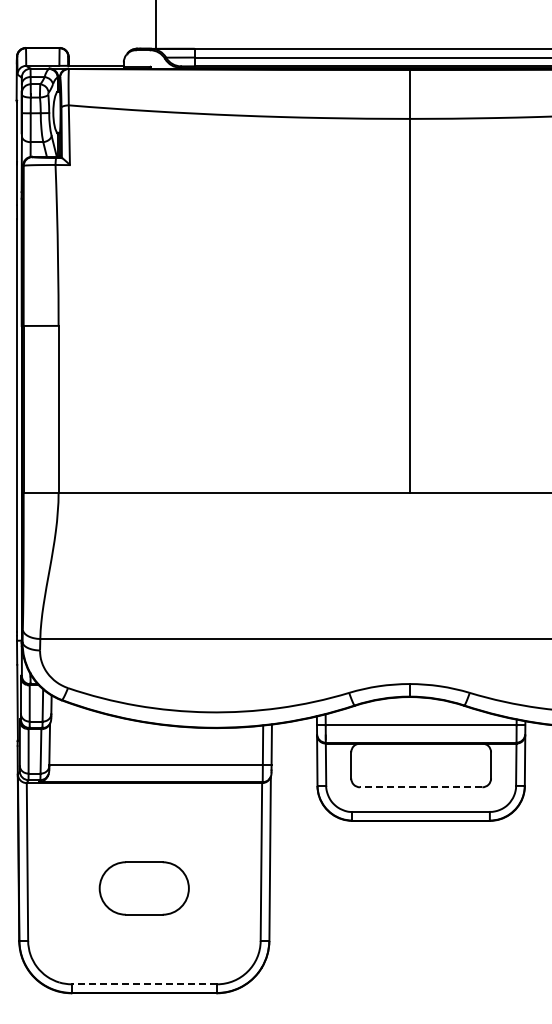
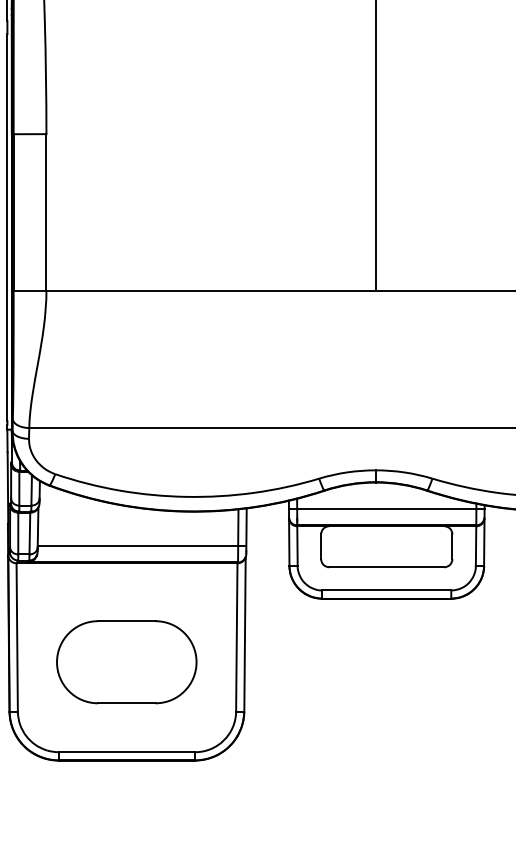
line: (420, 787) -> (386, 567), dashed -> solid
part: (144, 888) -> (127, 662), size x1.67
line: (144, 984) -> (127, 752), dashed -> solid

